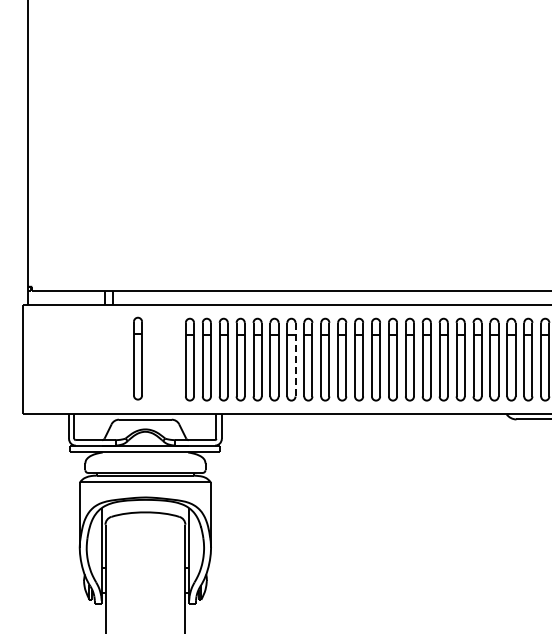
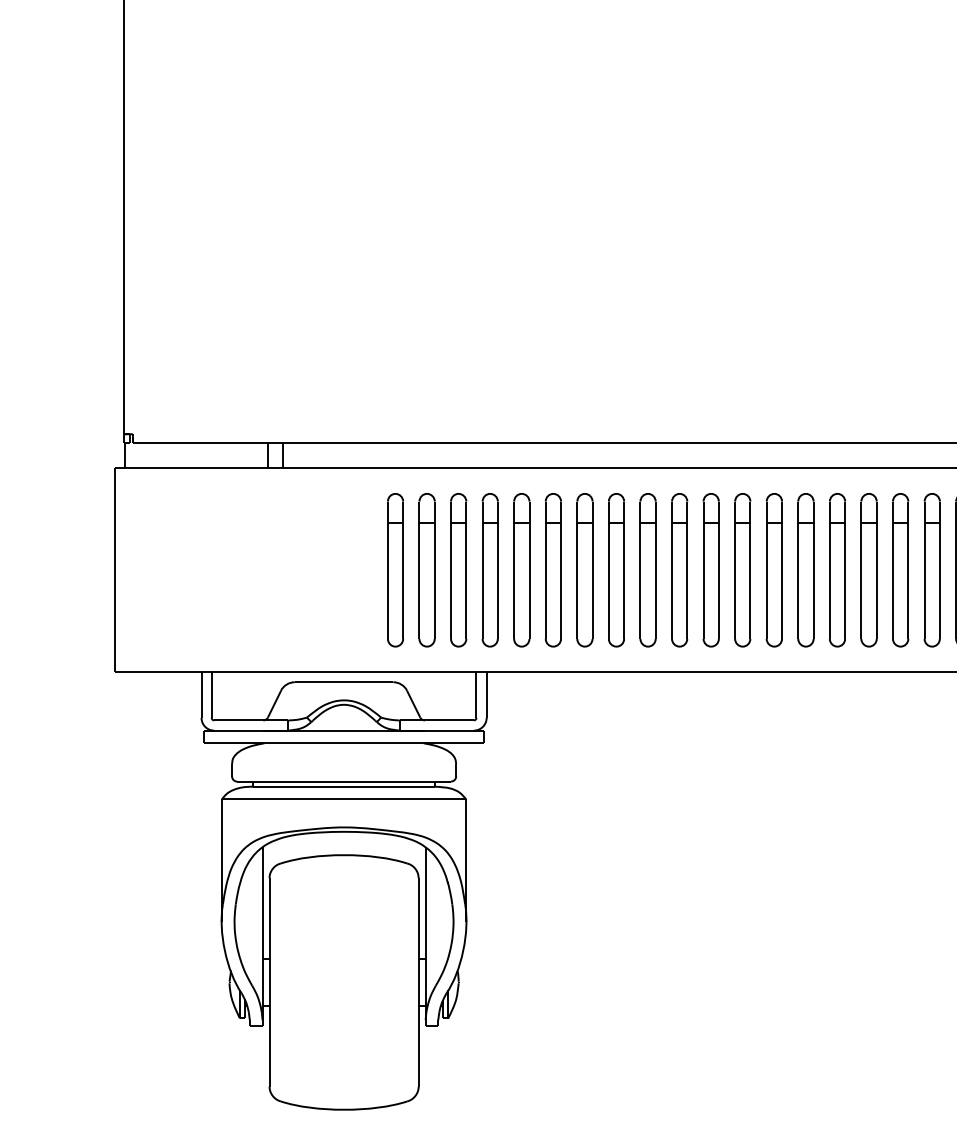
part: (137, 358) -> (394, 569), moved
line: (295, 359) -> (624, 569), dashed -> solid

